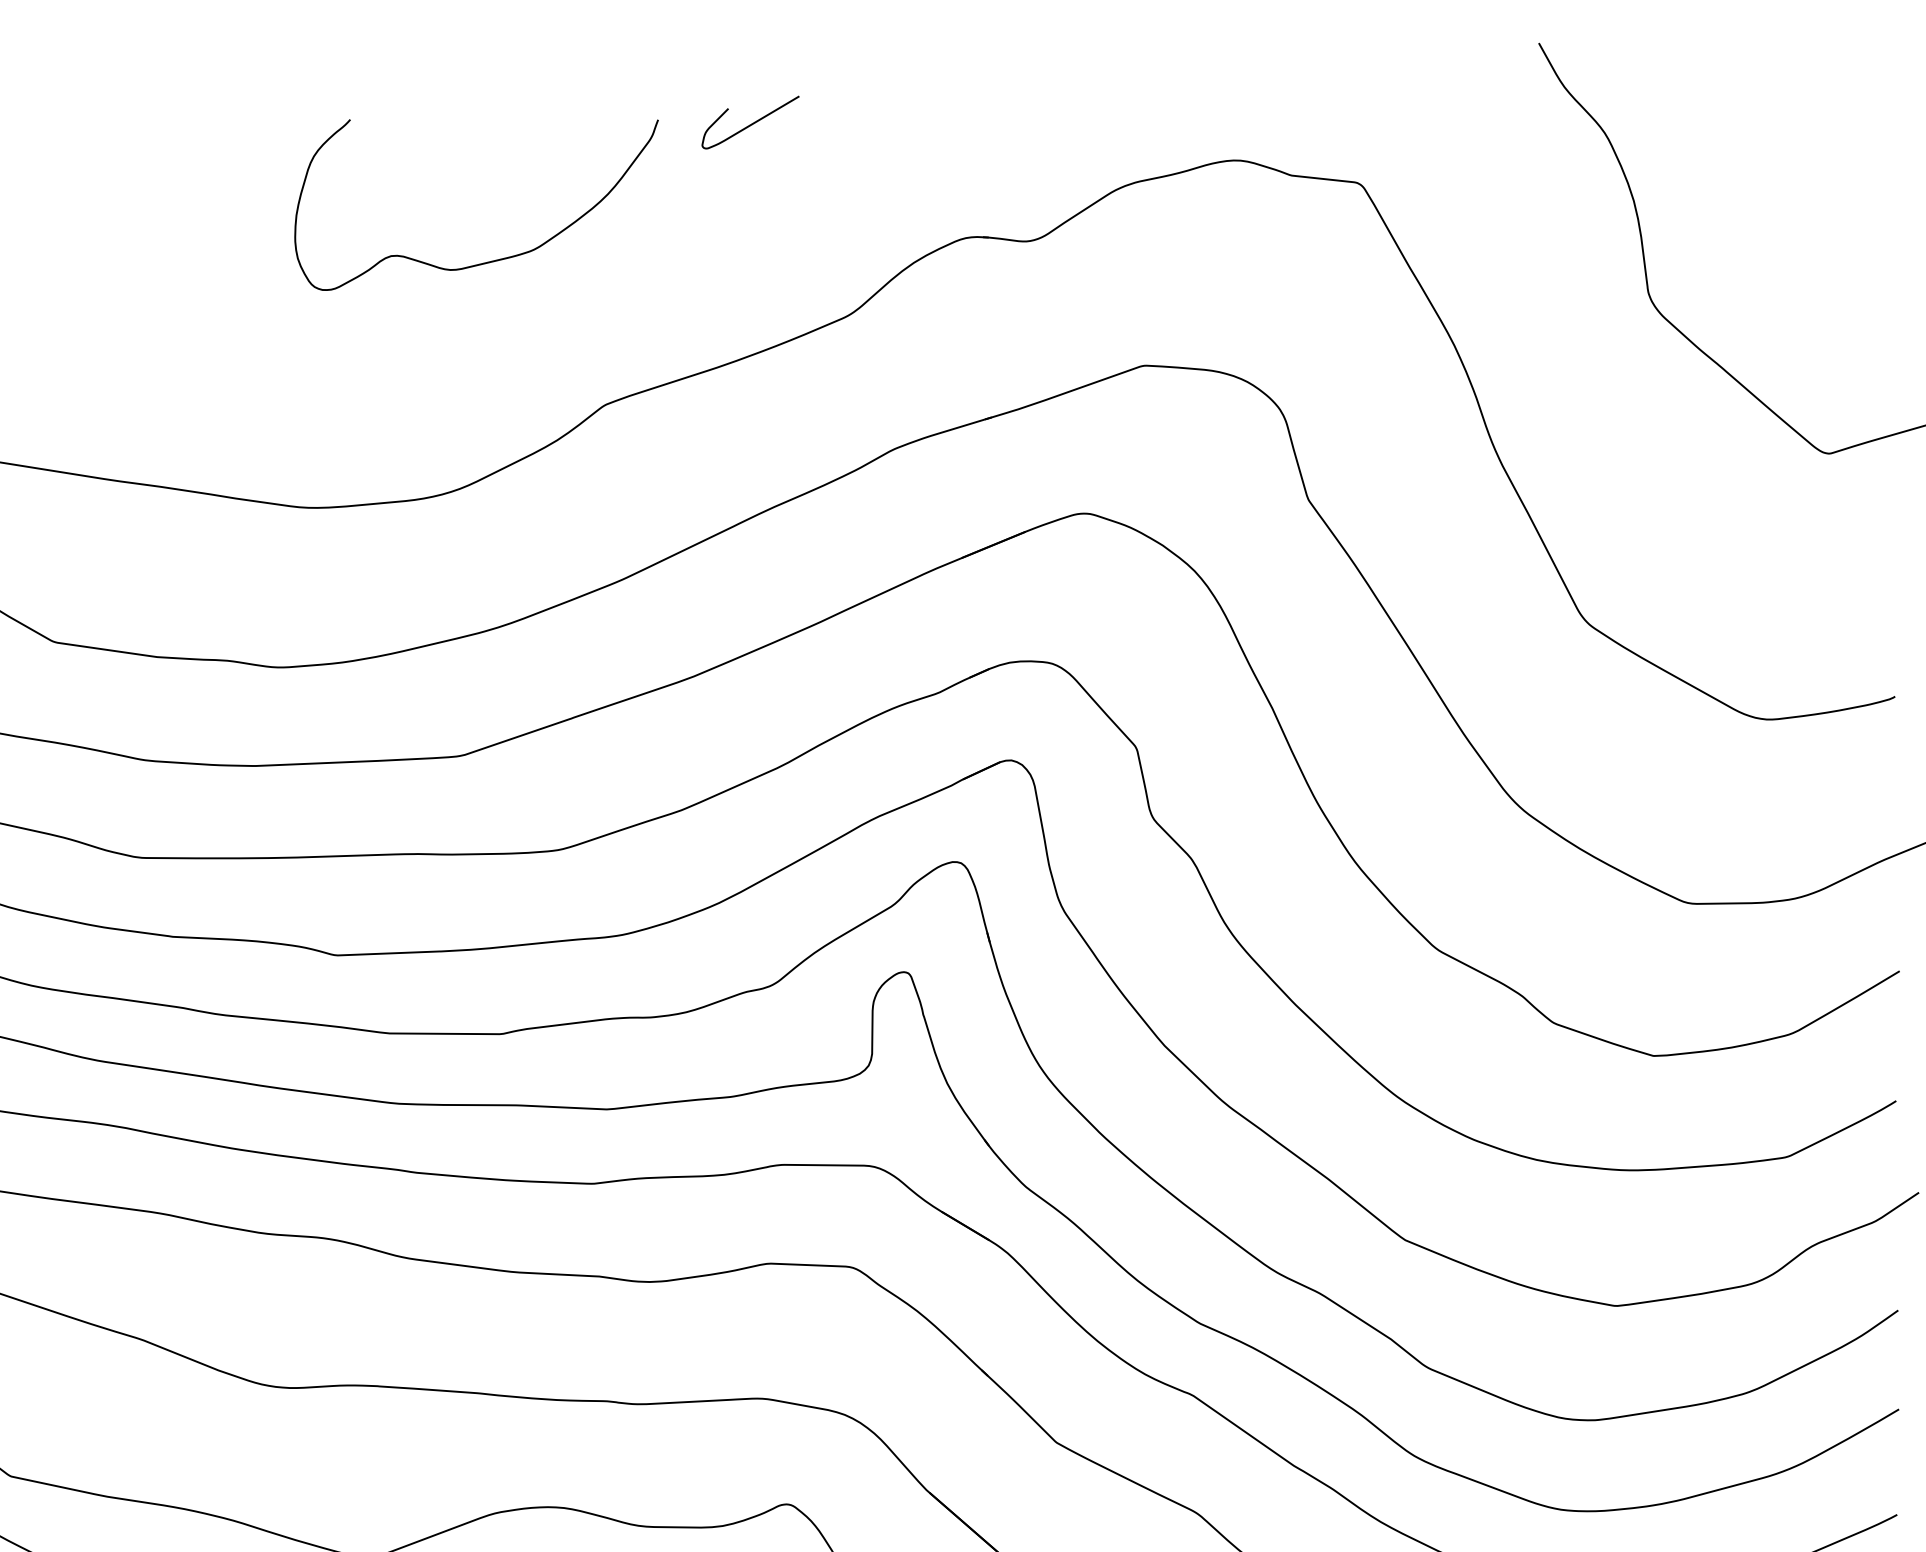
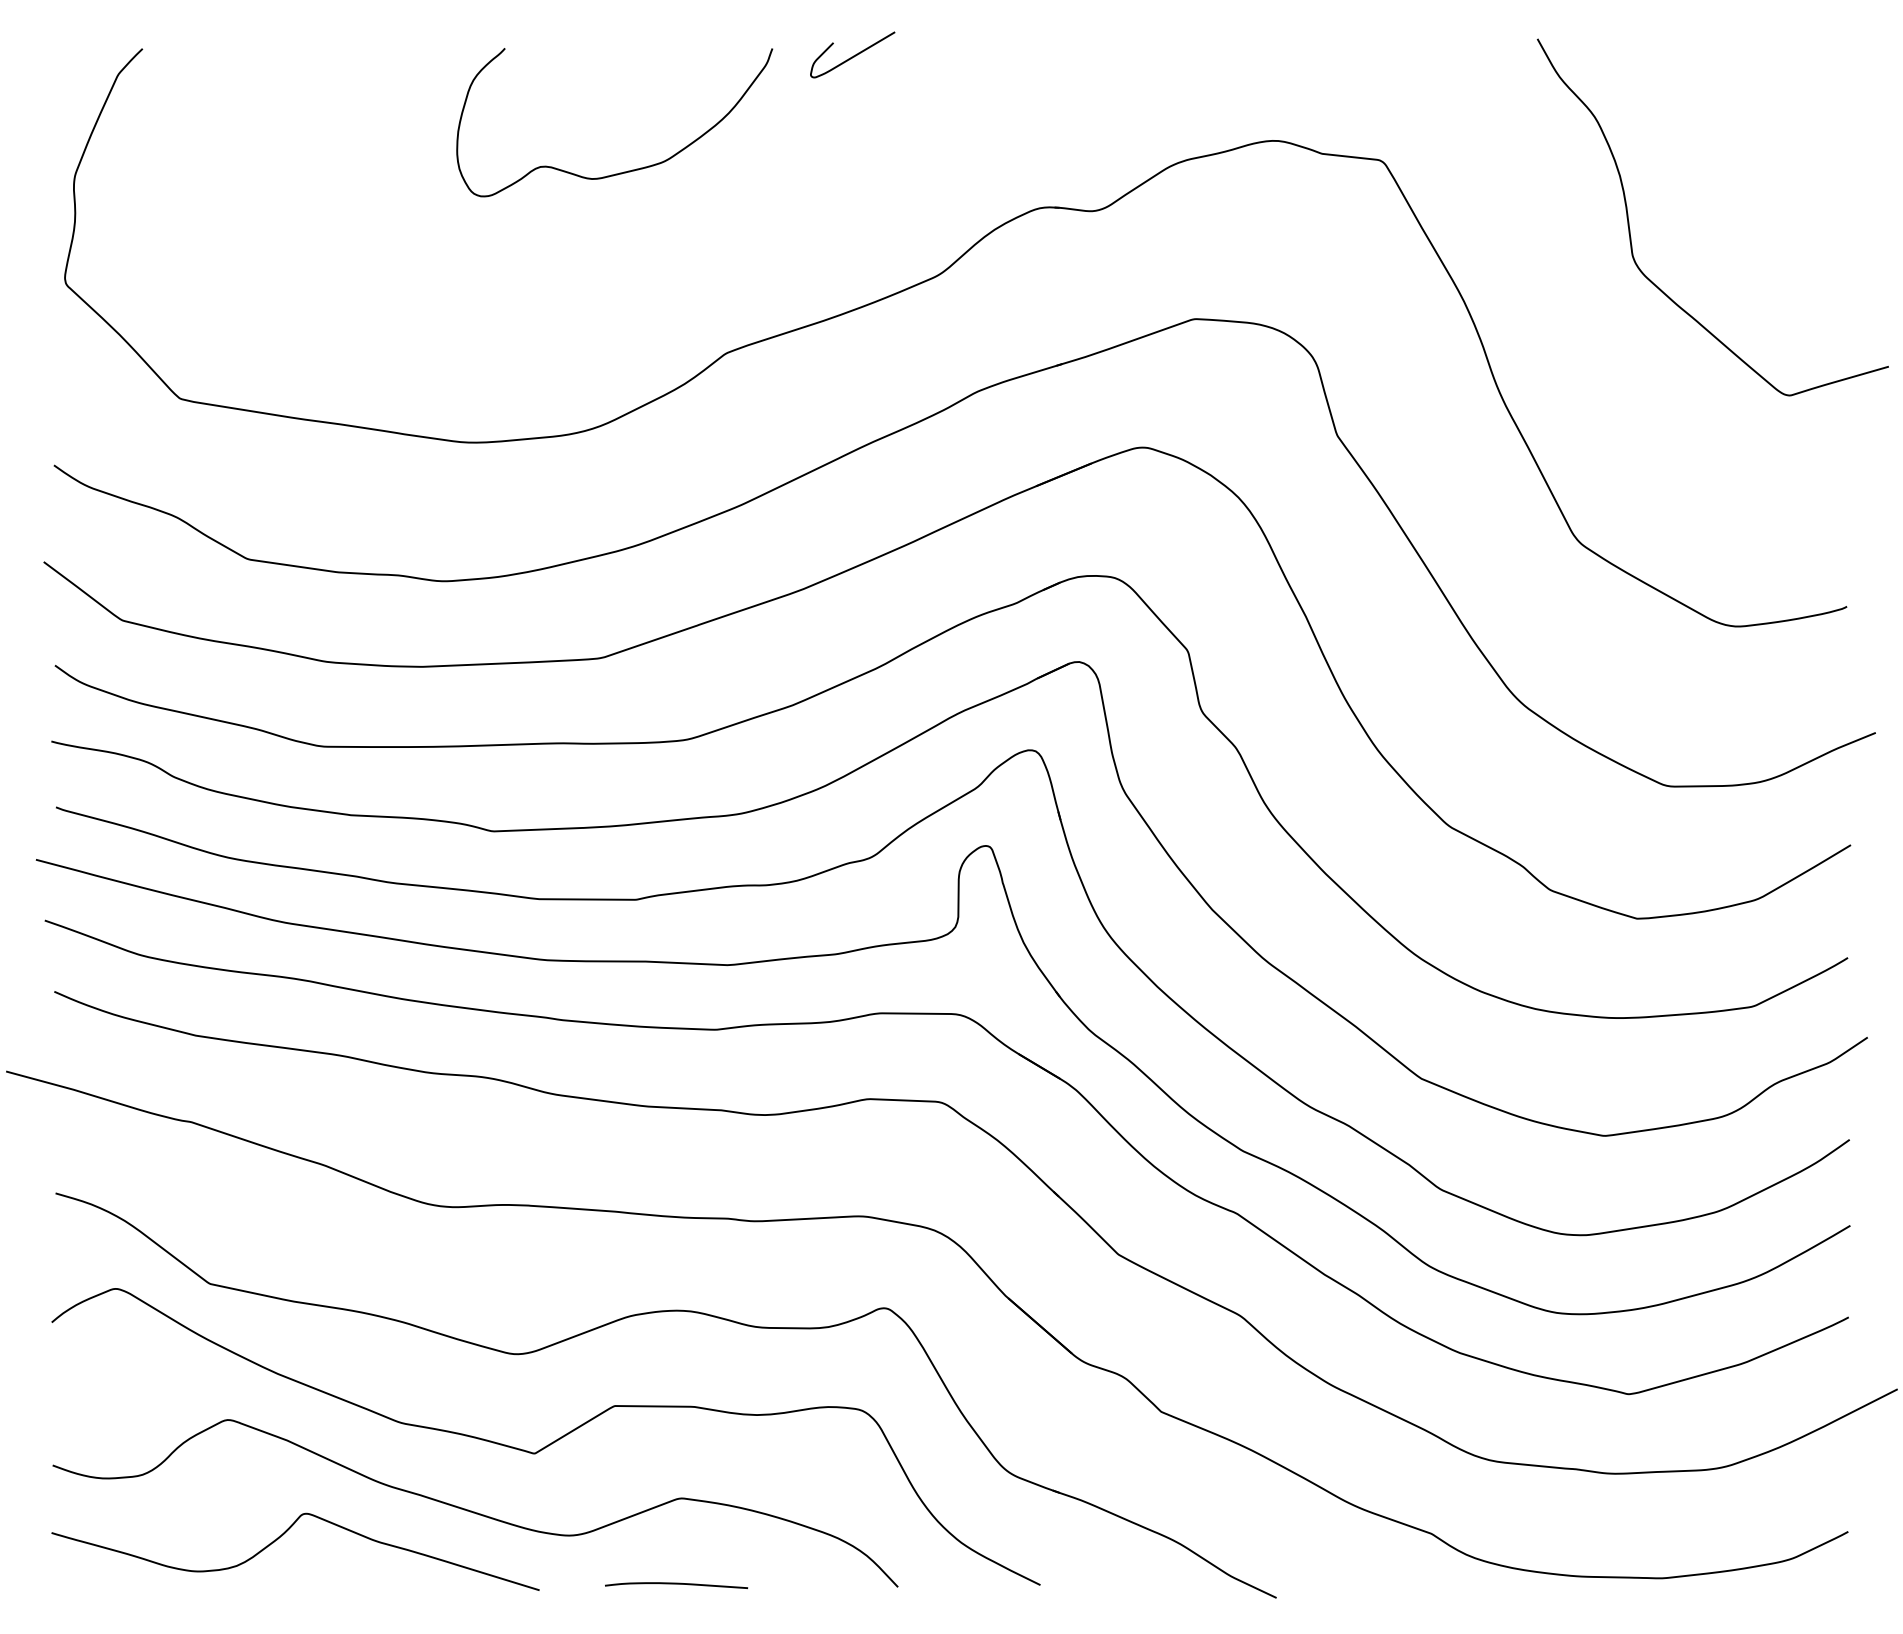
curve: (751, 123) -> (853, 55), moved
curve: (492, 260) -> (628, 170), moved

